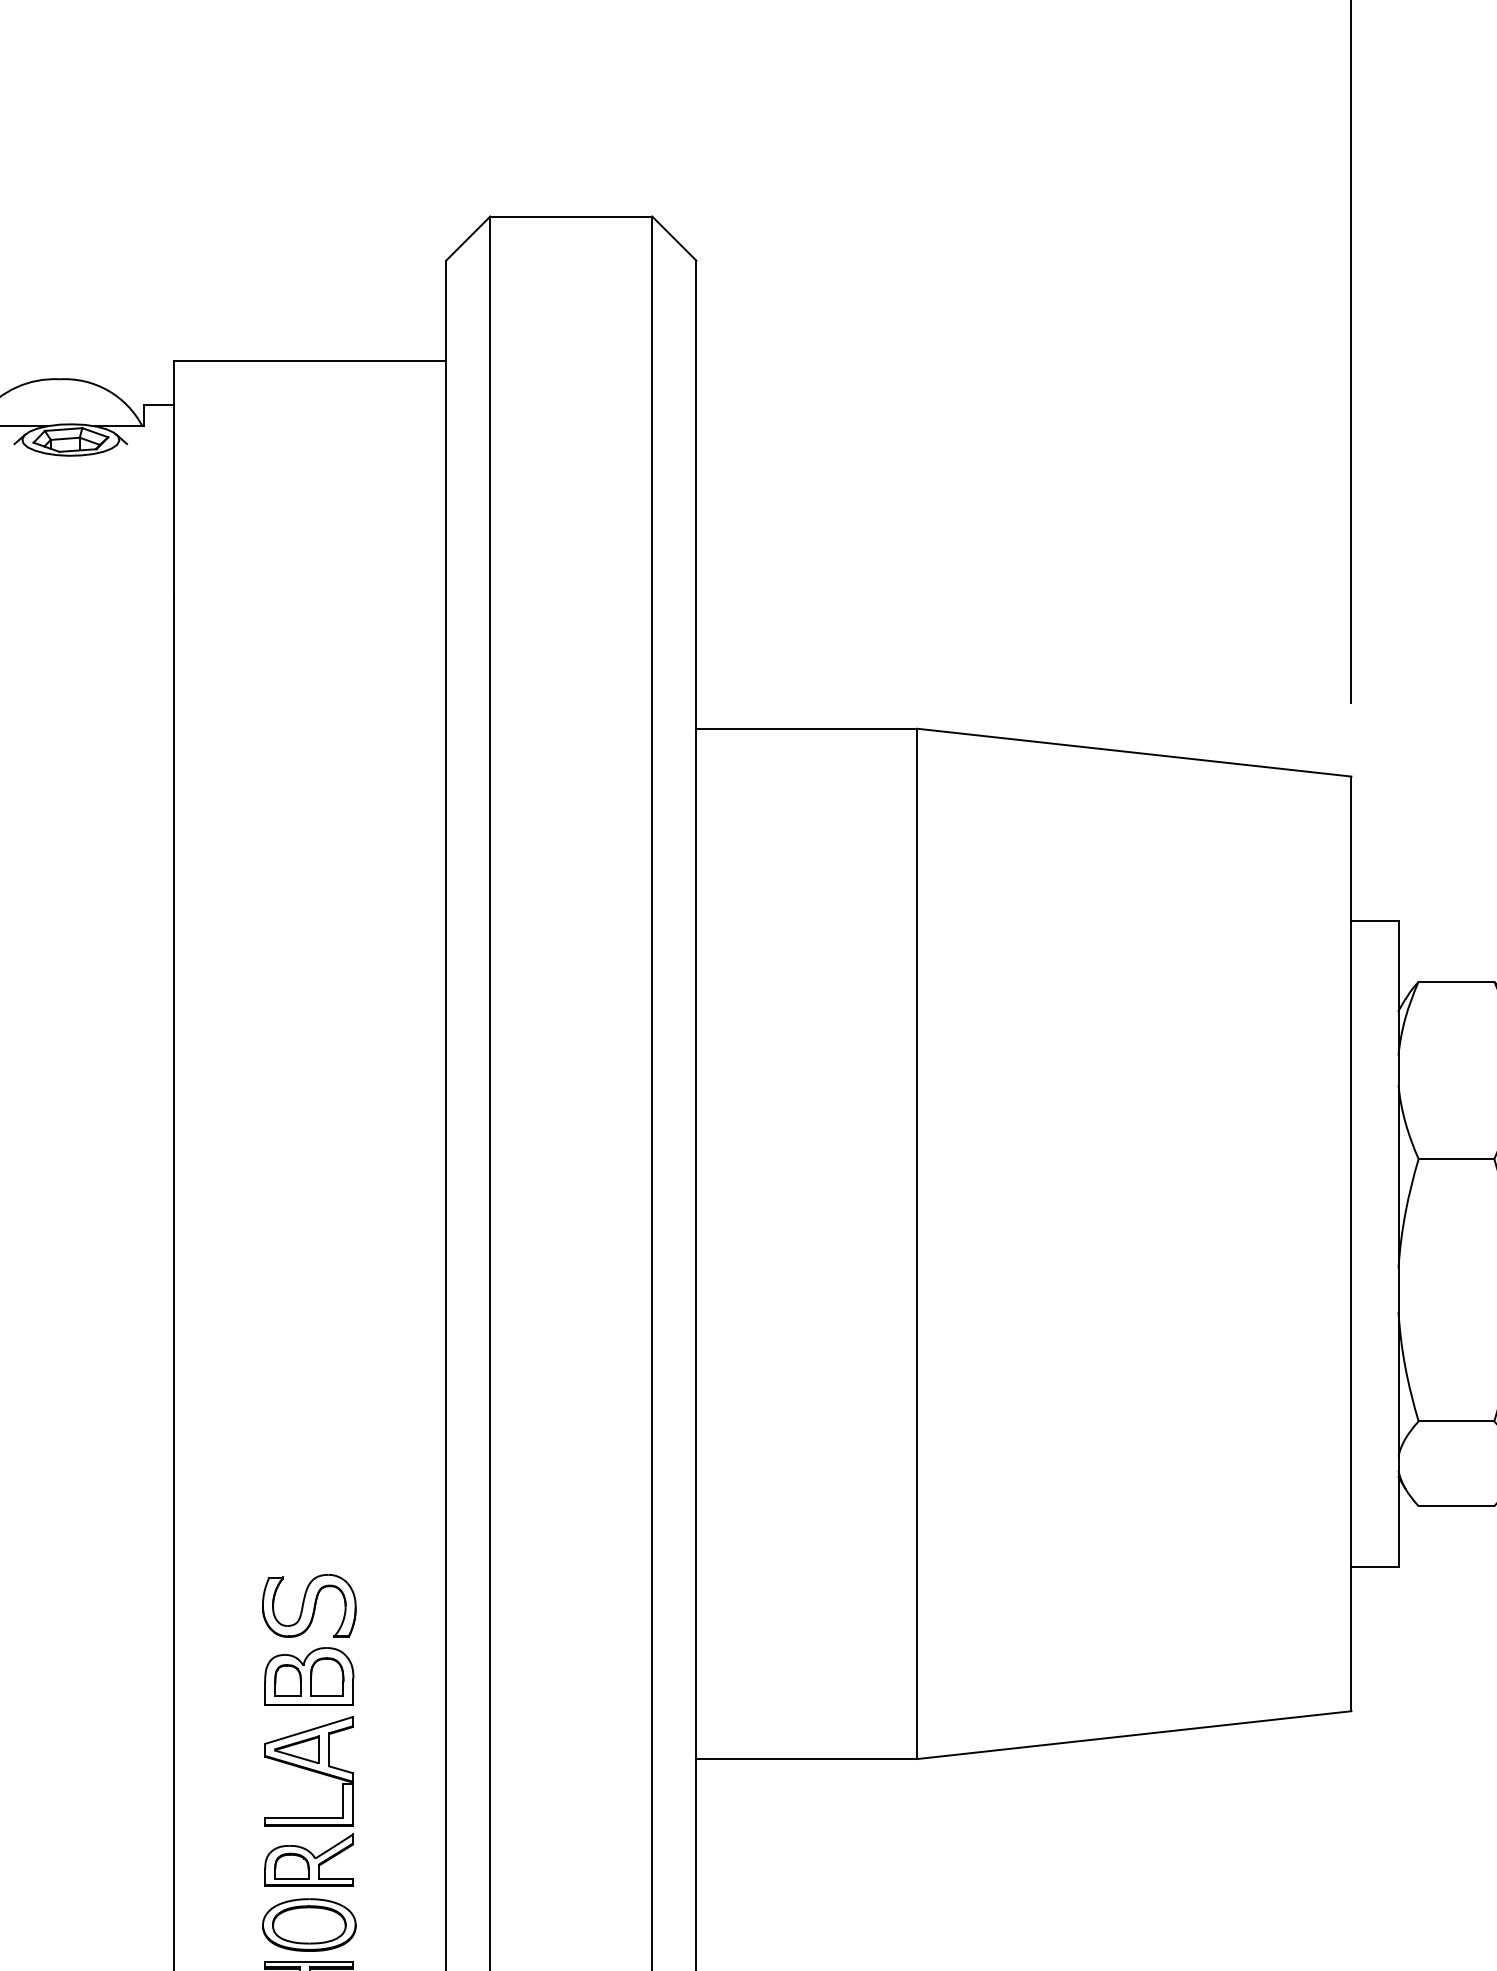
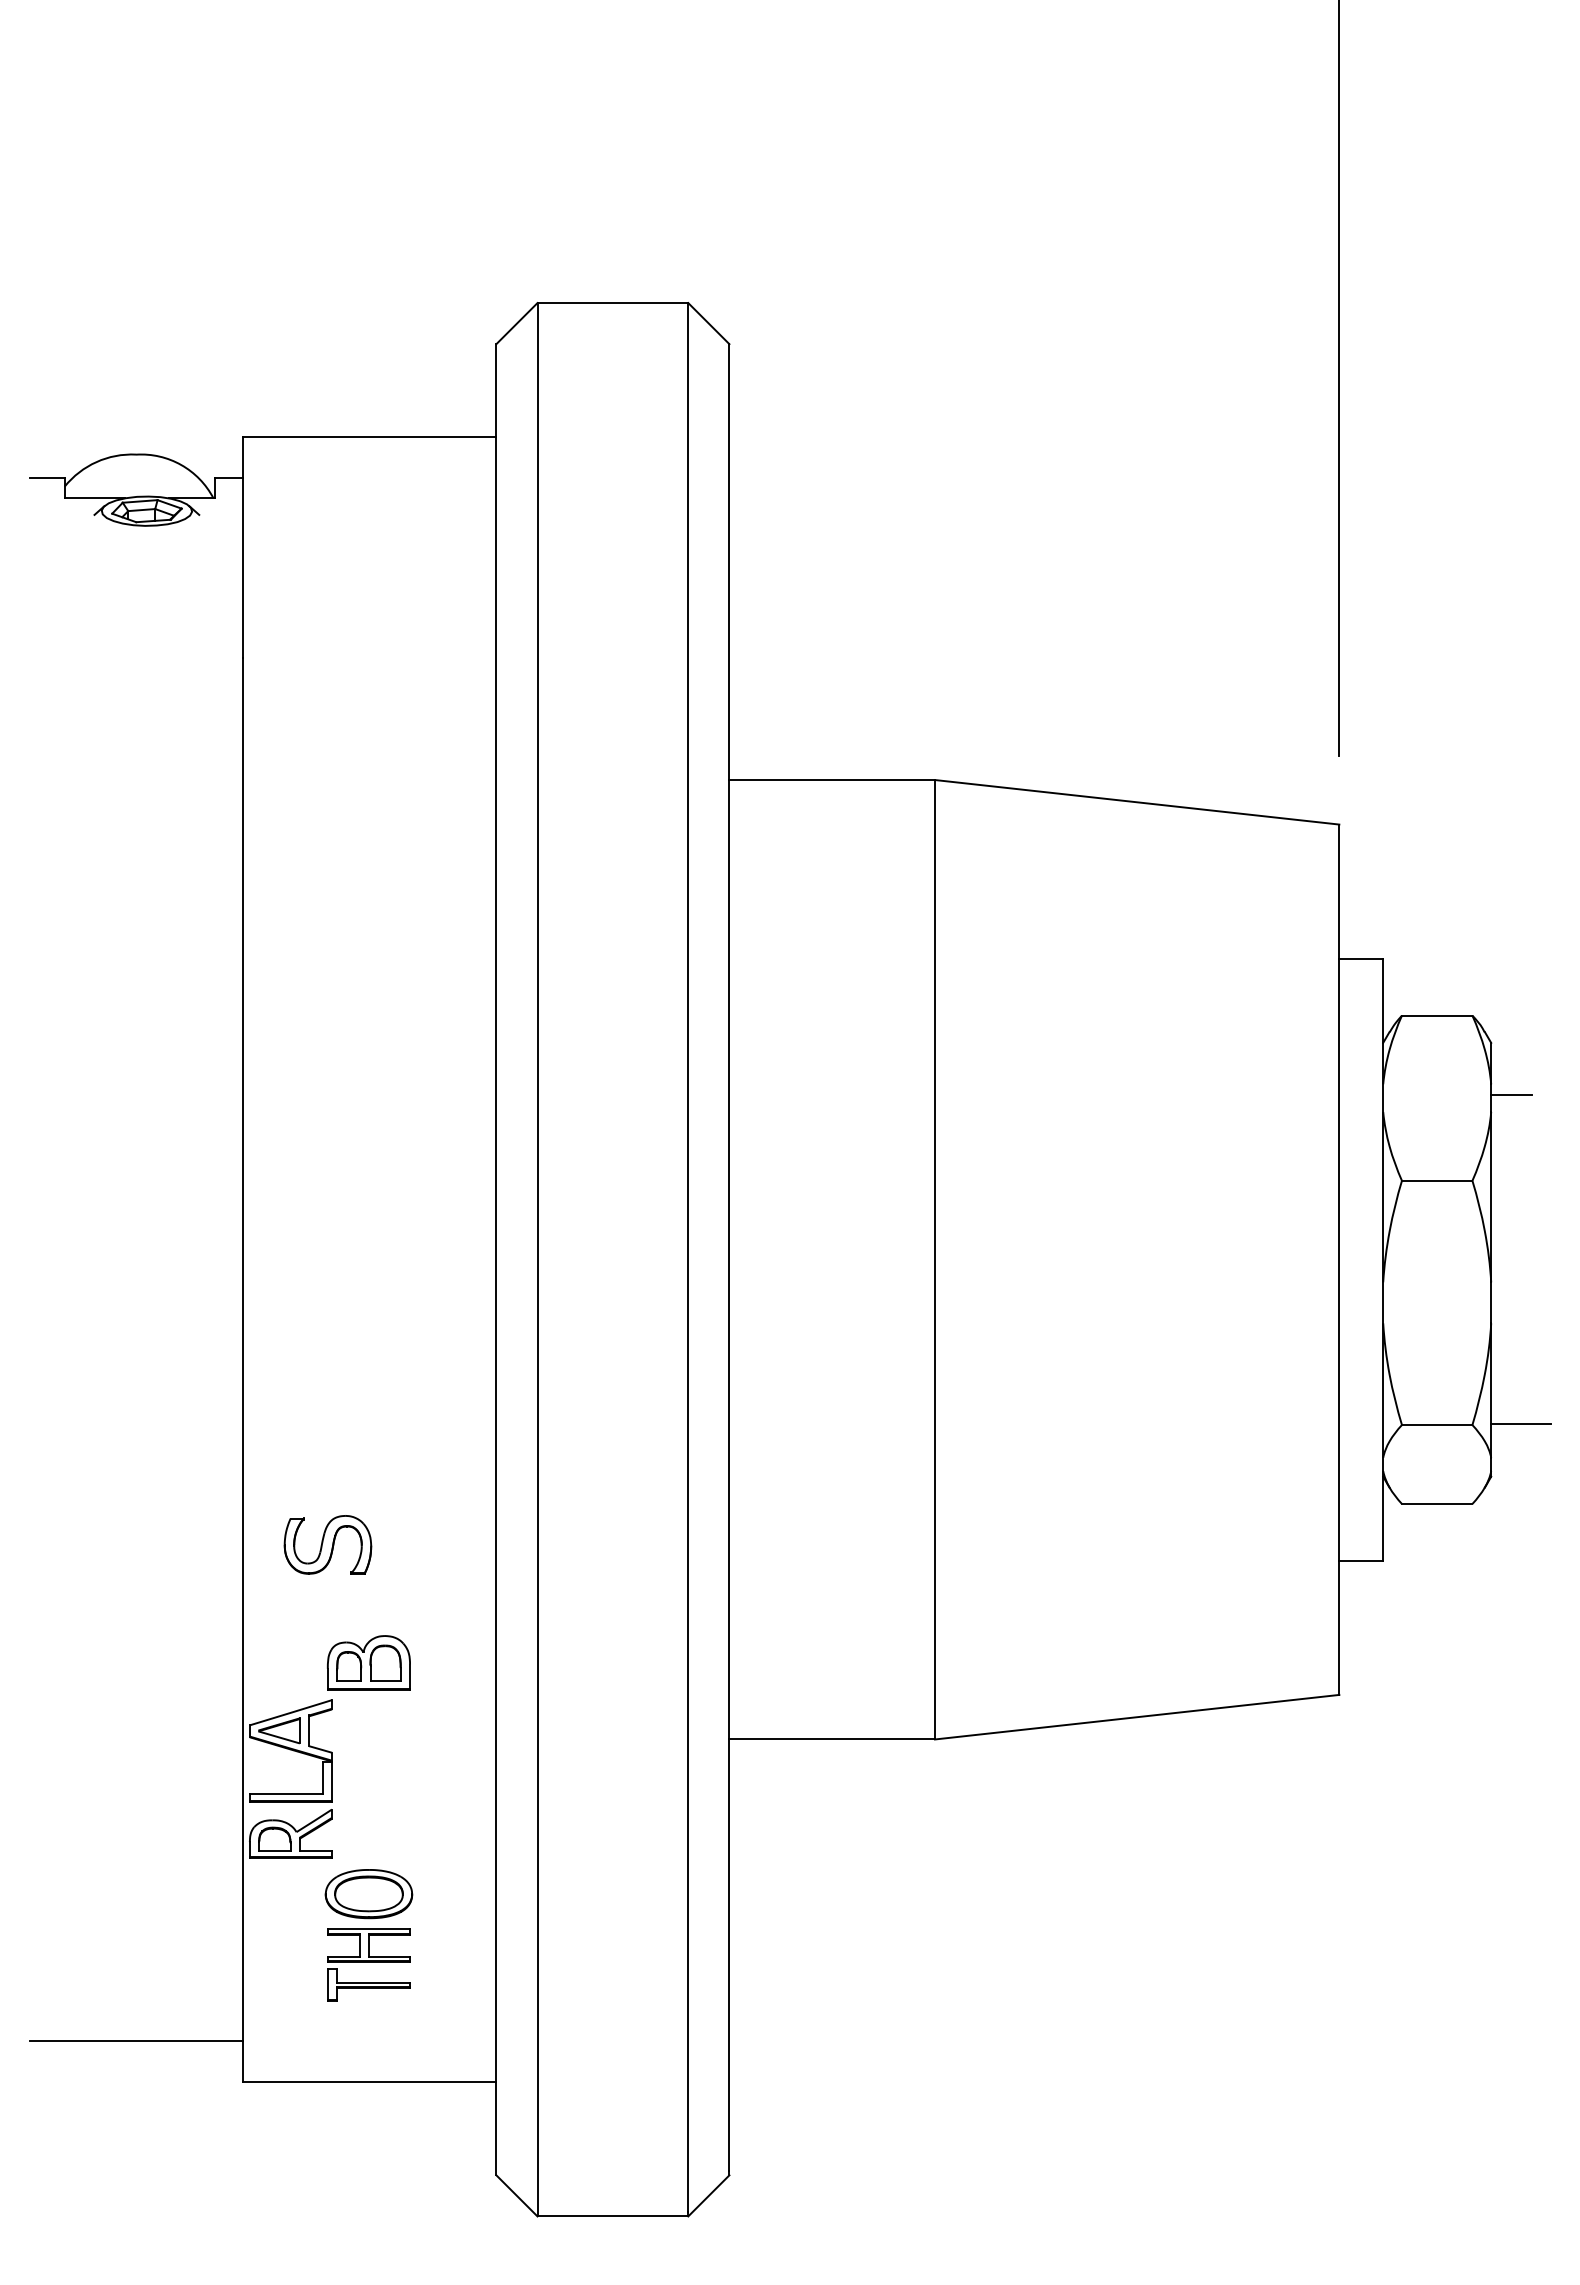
part: (308, 1605) -> (327, 1544), moved
part: (308, 1817) -> (290, 1793), moved

